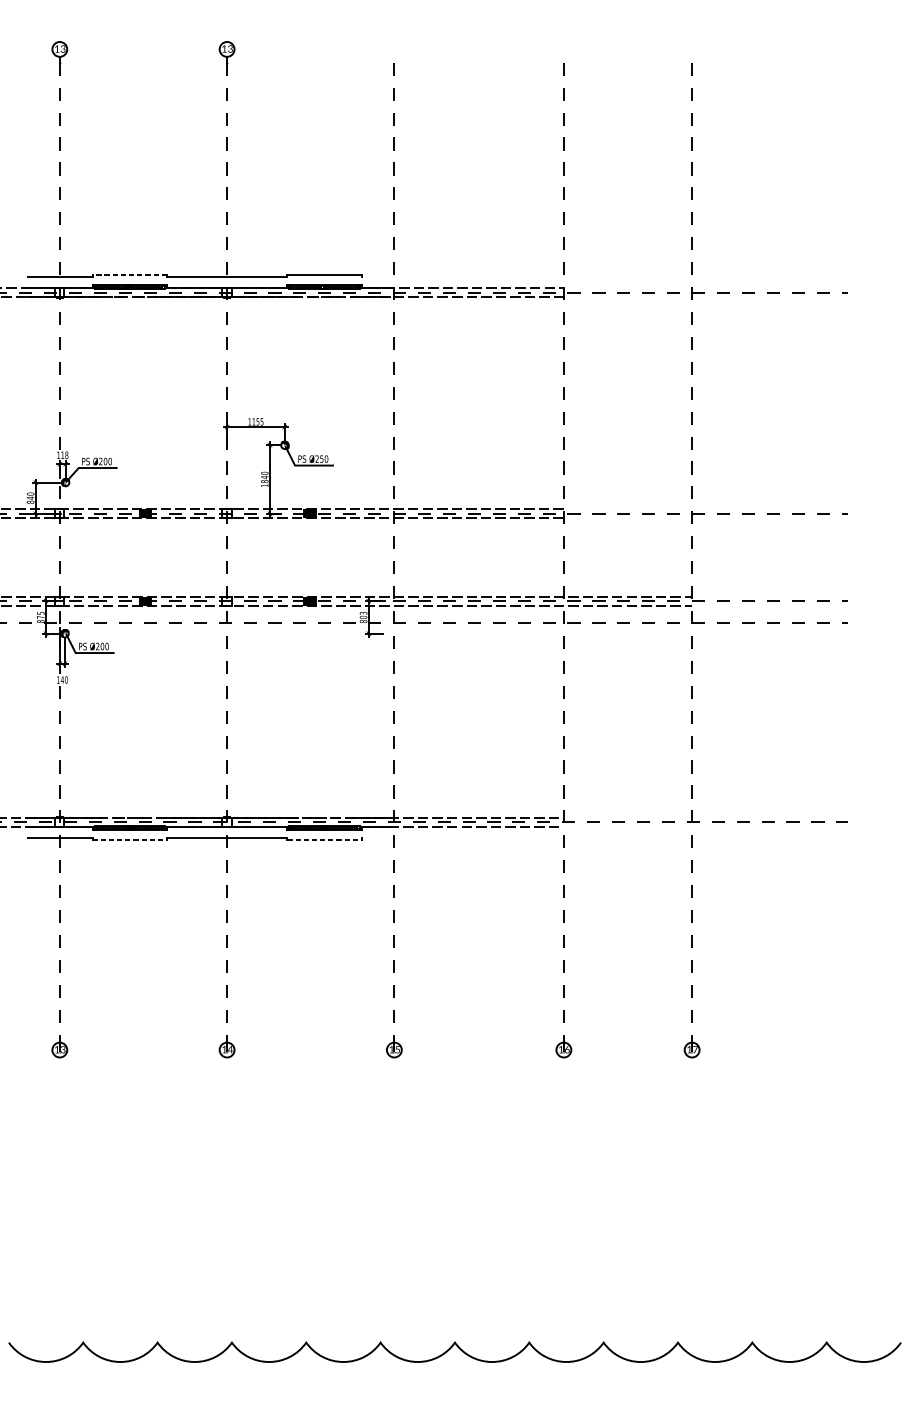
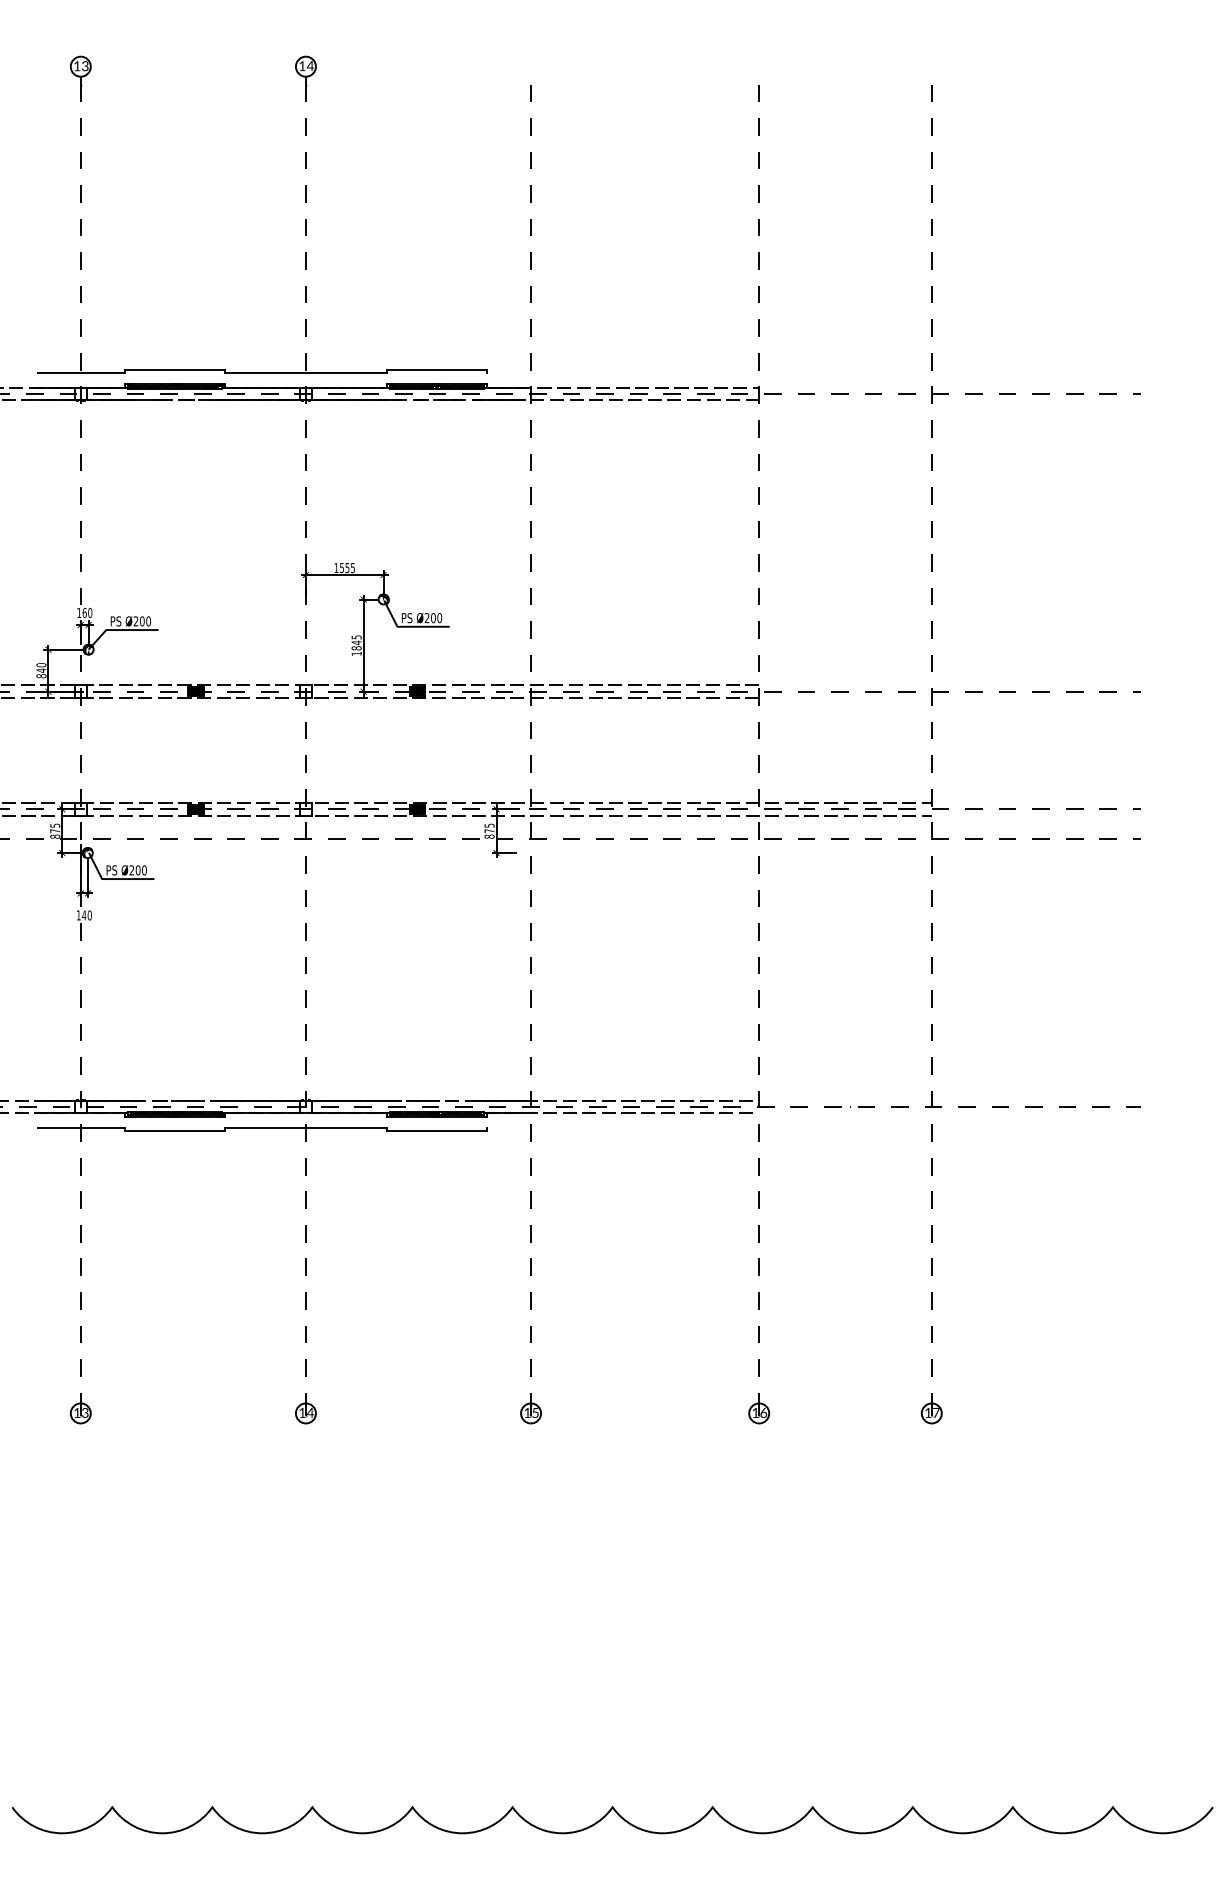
text: (229, 49) -> (309, 66), 13 -> 14
line: (129, 275) -> (174, 370), dashed -> solid
text: (253, 422) -> (341, 568), 1155 -> 1555
text: (64, 454) -> (87, 612), 118 -> 160
text: (321, 459) -> (433, 618), Ø250 -> Ø200
text: (264, 473) -> (356, 637), 1840 -> 1845
text: (363, 615) -> (489, 828), 803 -> 875
line: (130, 839) -> (175, 1130), dashed -> solid
line: (324, 839) -> (437, 1130), dashed -> solid

